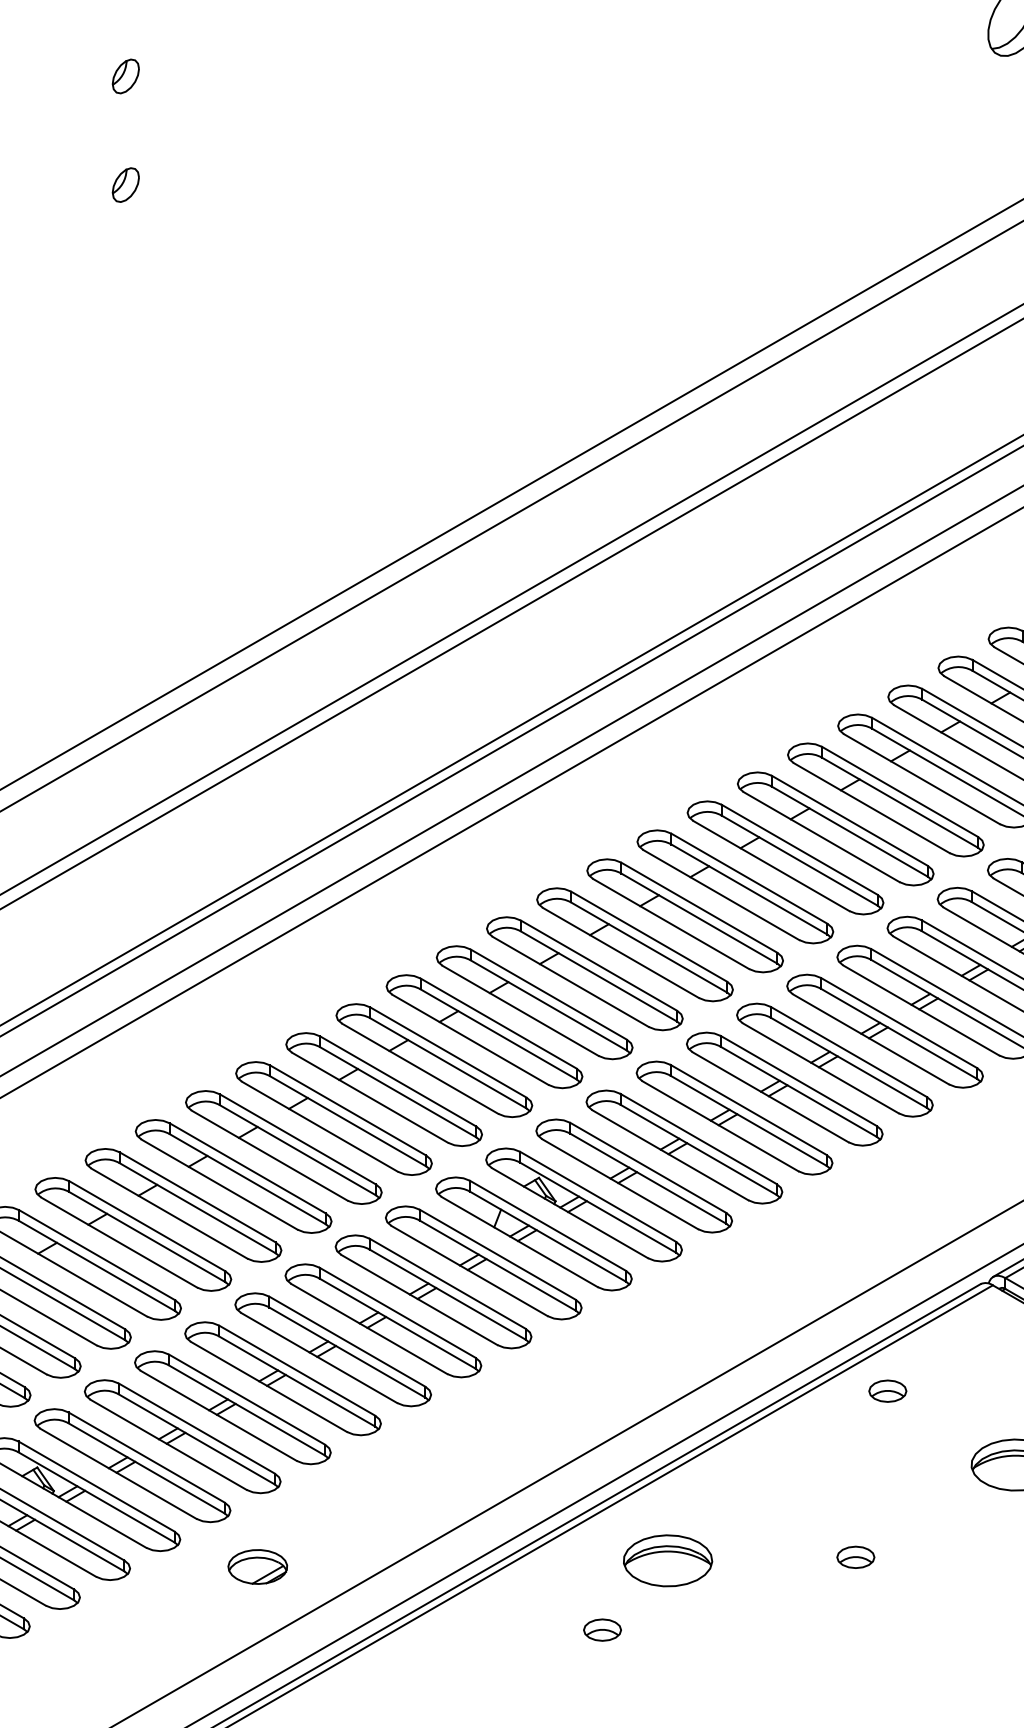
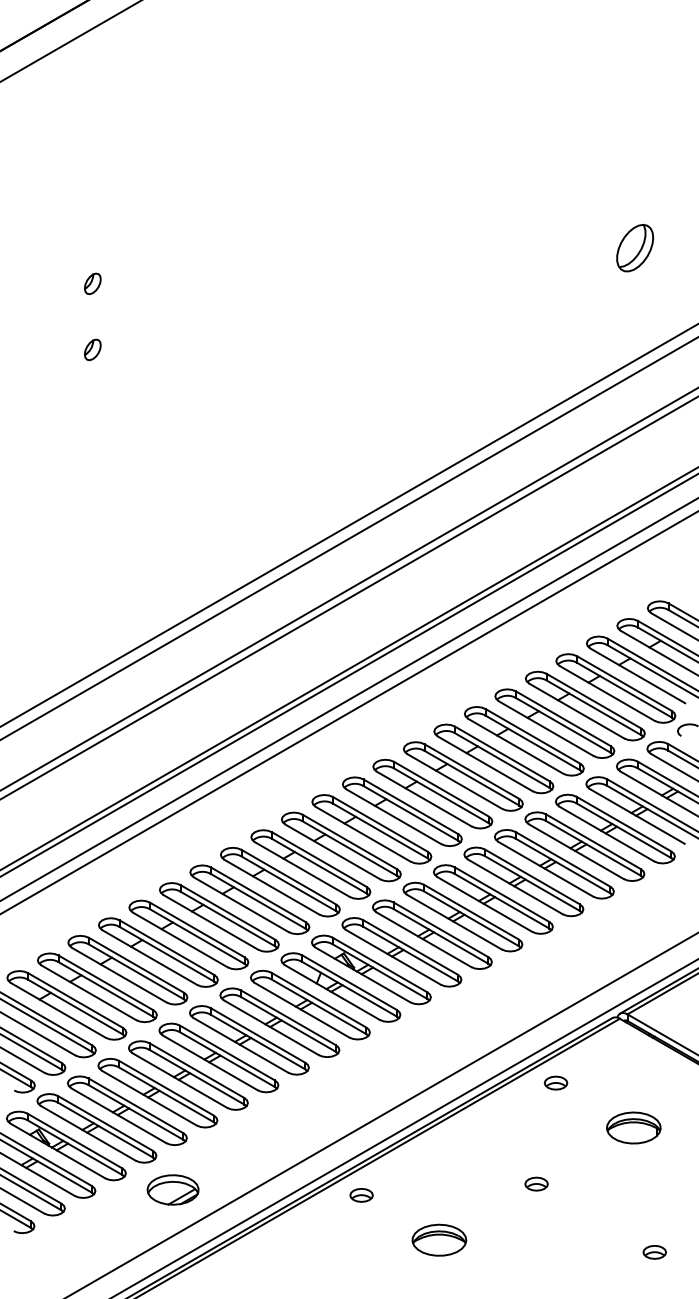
part: (668, 1559) -> (439, 1239), moved
part: (256, 1566) -> (172, 1189), size x1.43
part: (602, 1630) -> (361, 1195), moved

